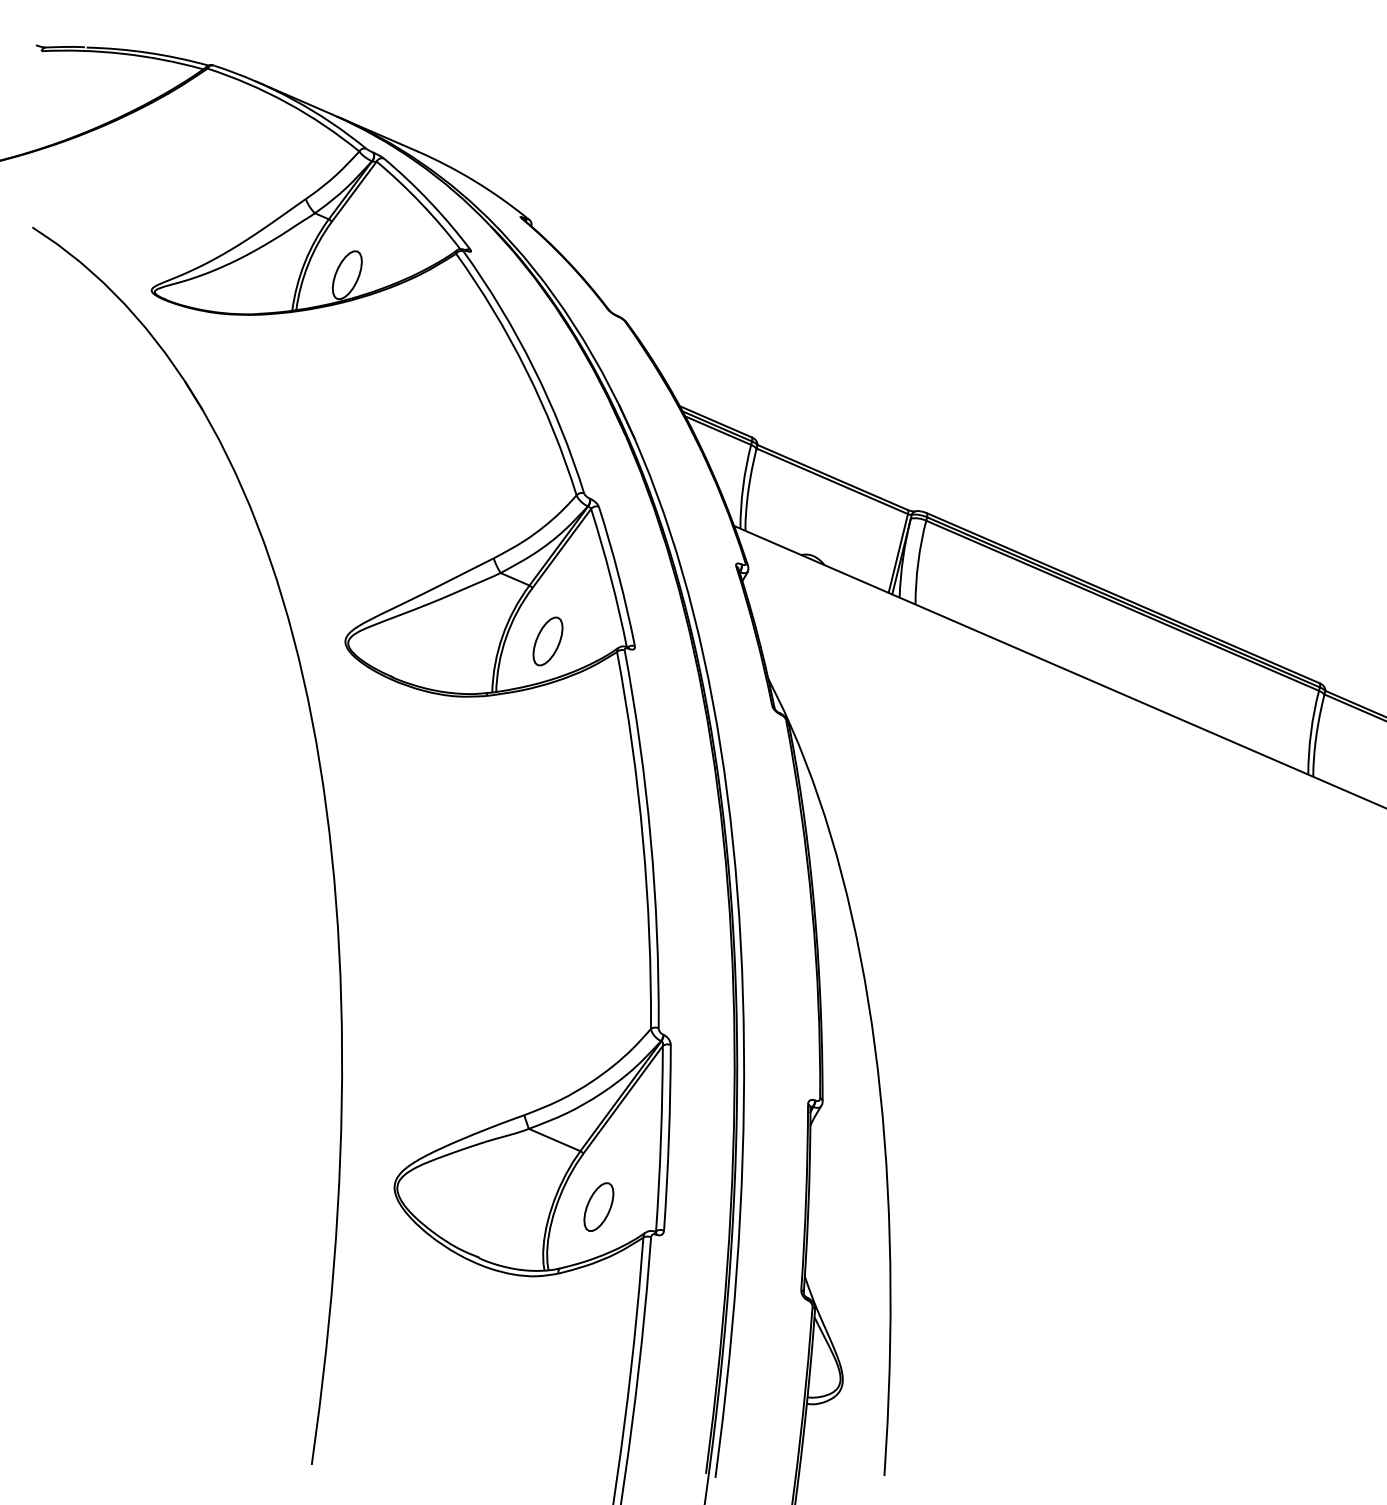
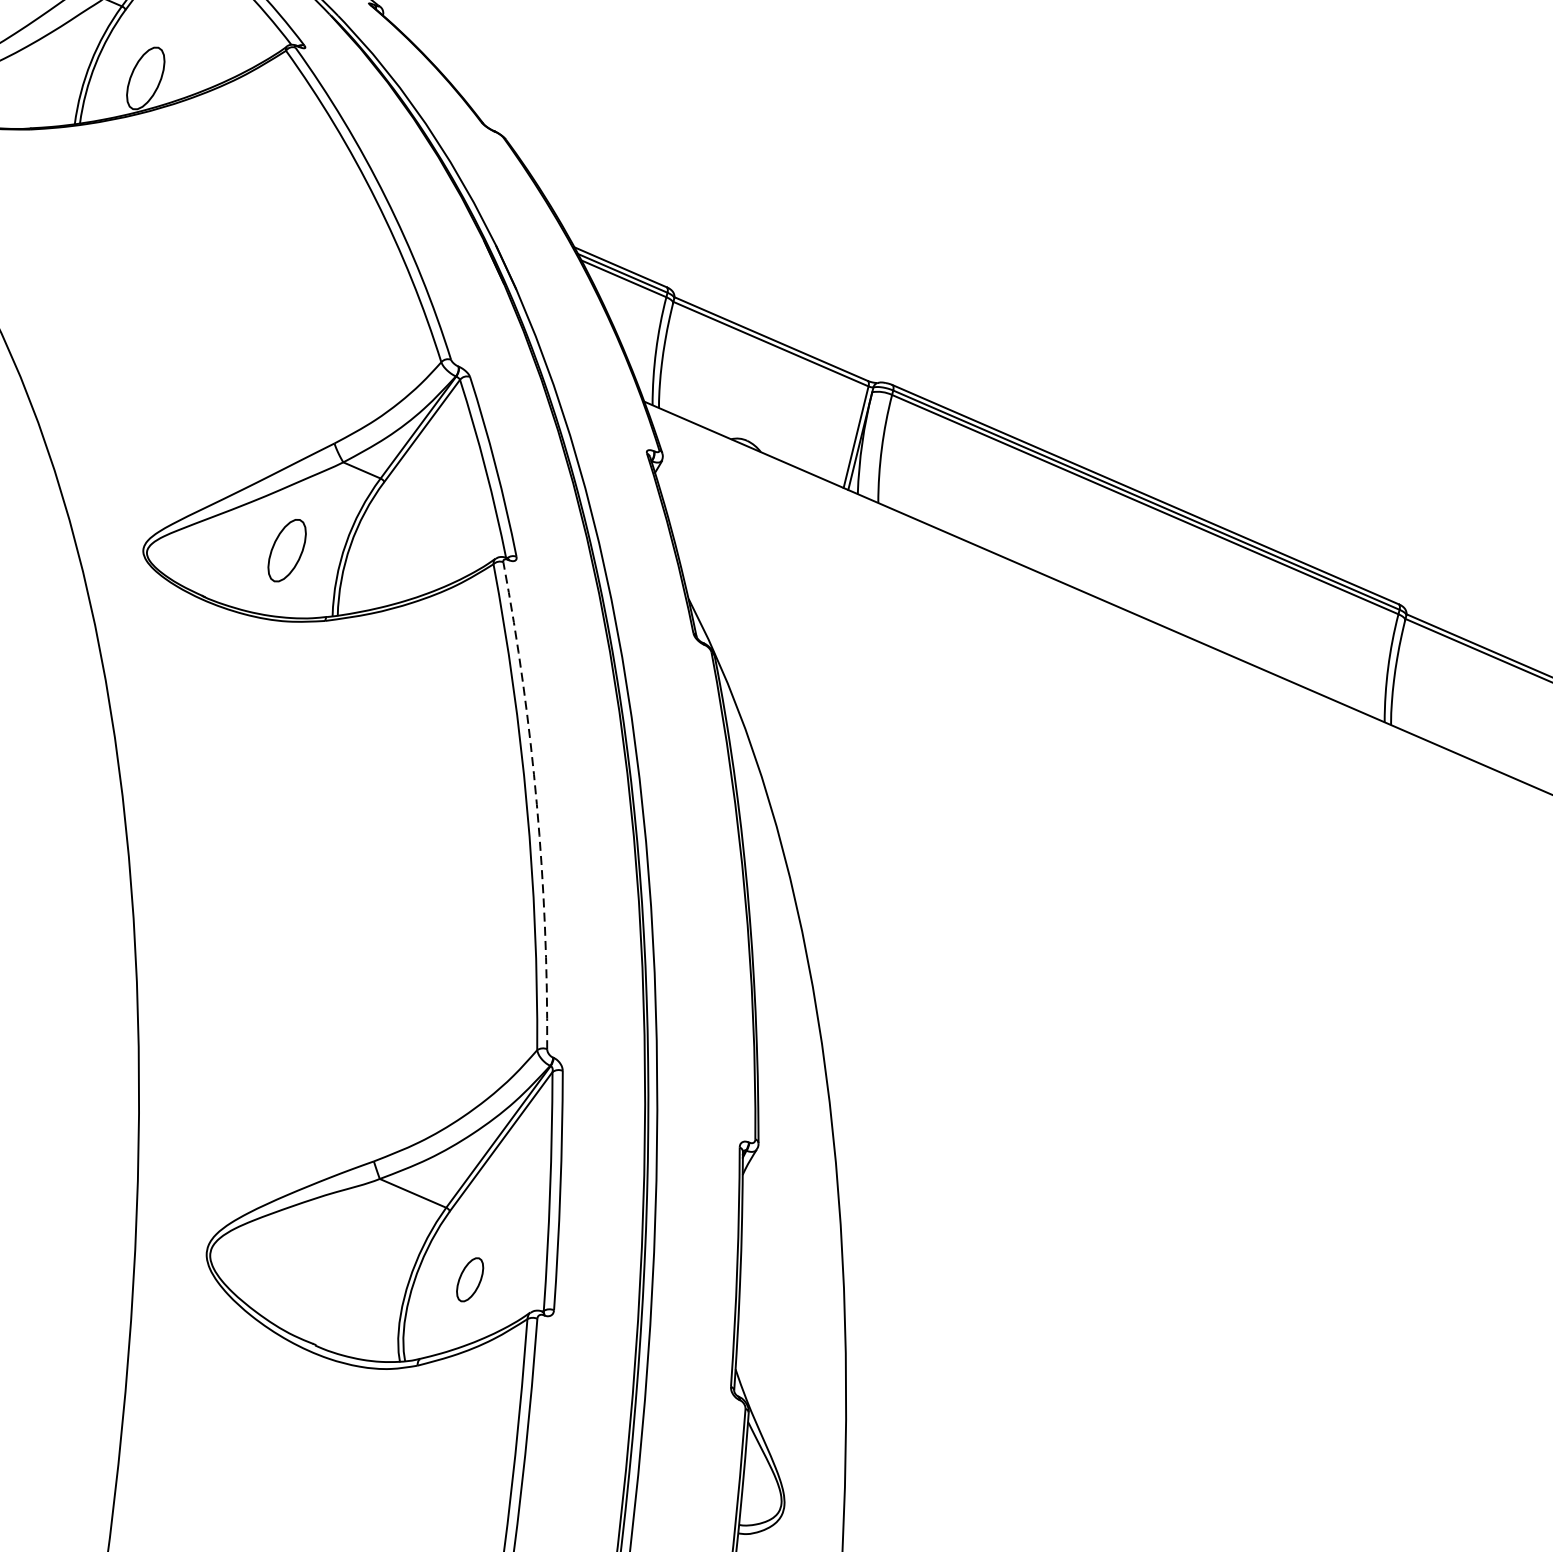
part: (547, 641) -> (286, 550), moved
arc: (650, 838) -> (536, 804), solid -> dashed
part: (598, 1206) -> (469, 1279), size x0.7

